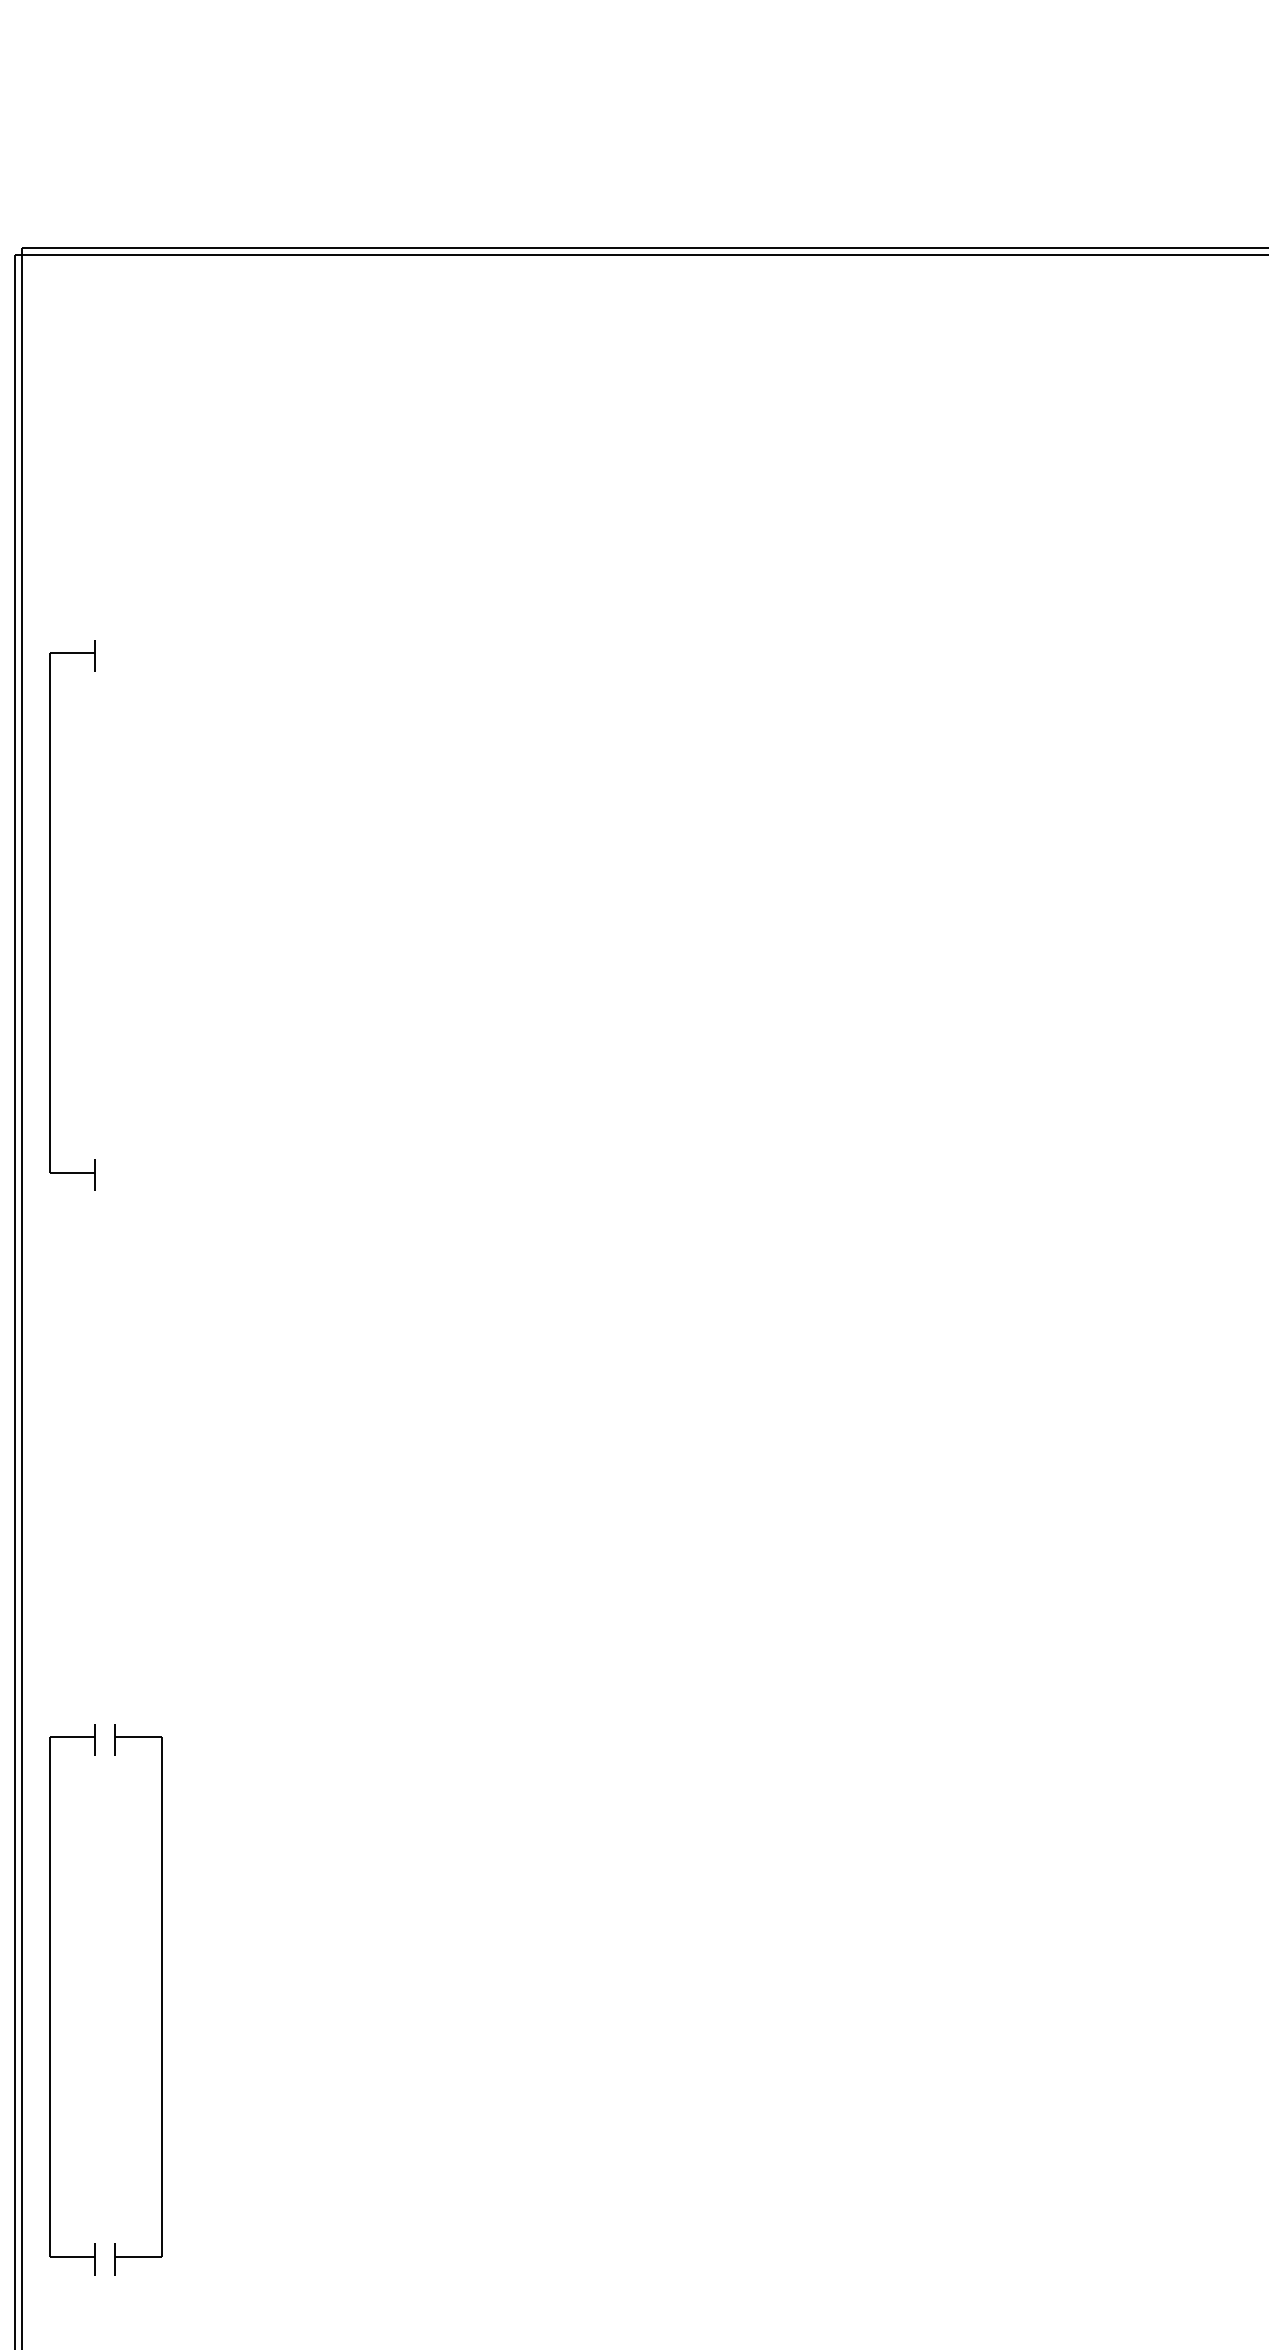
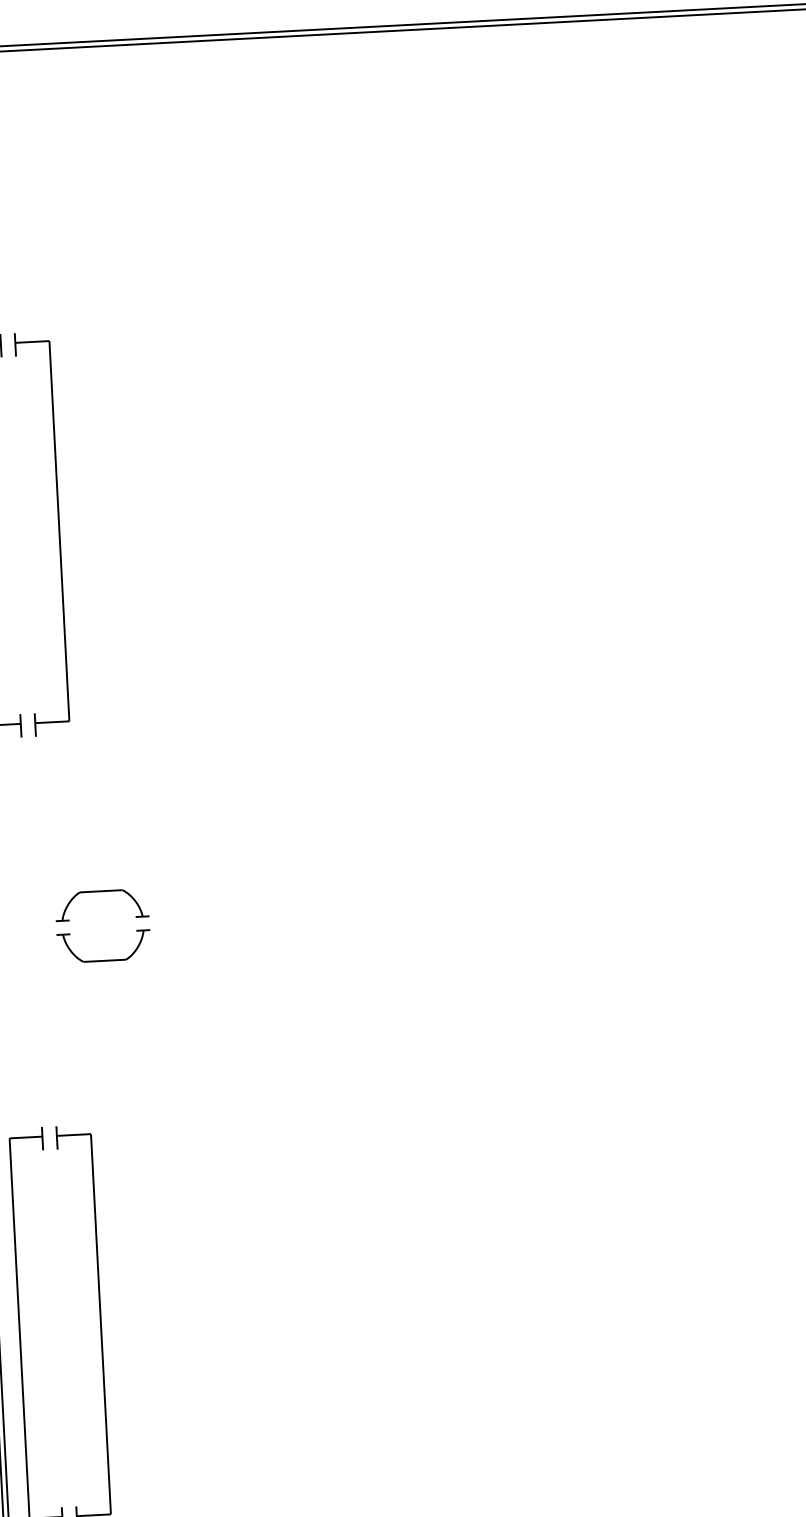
part: (161, 915) -> (59, 533), added
part: (192, 1407) -> (101, 891), added
part: (192, 1501) -> (104, 960), added

